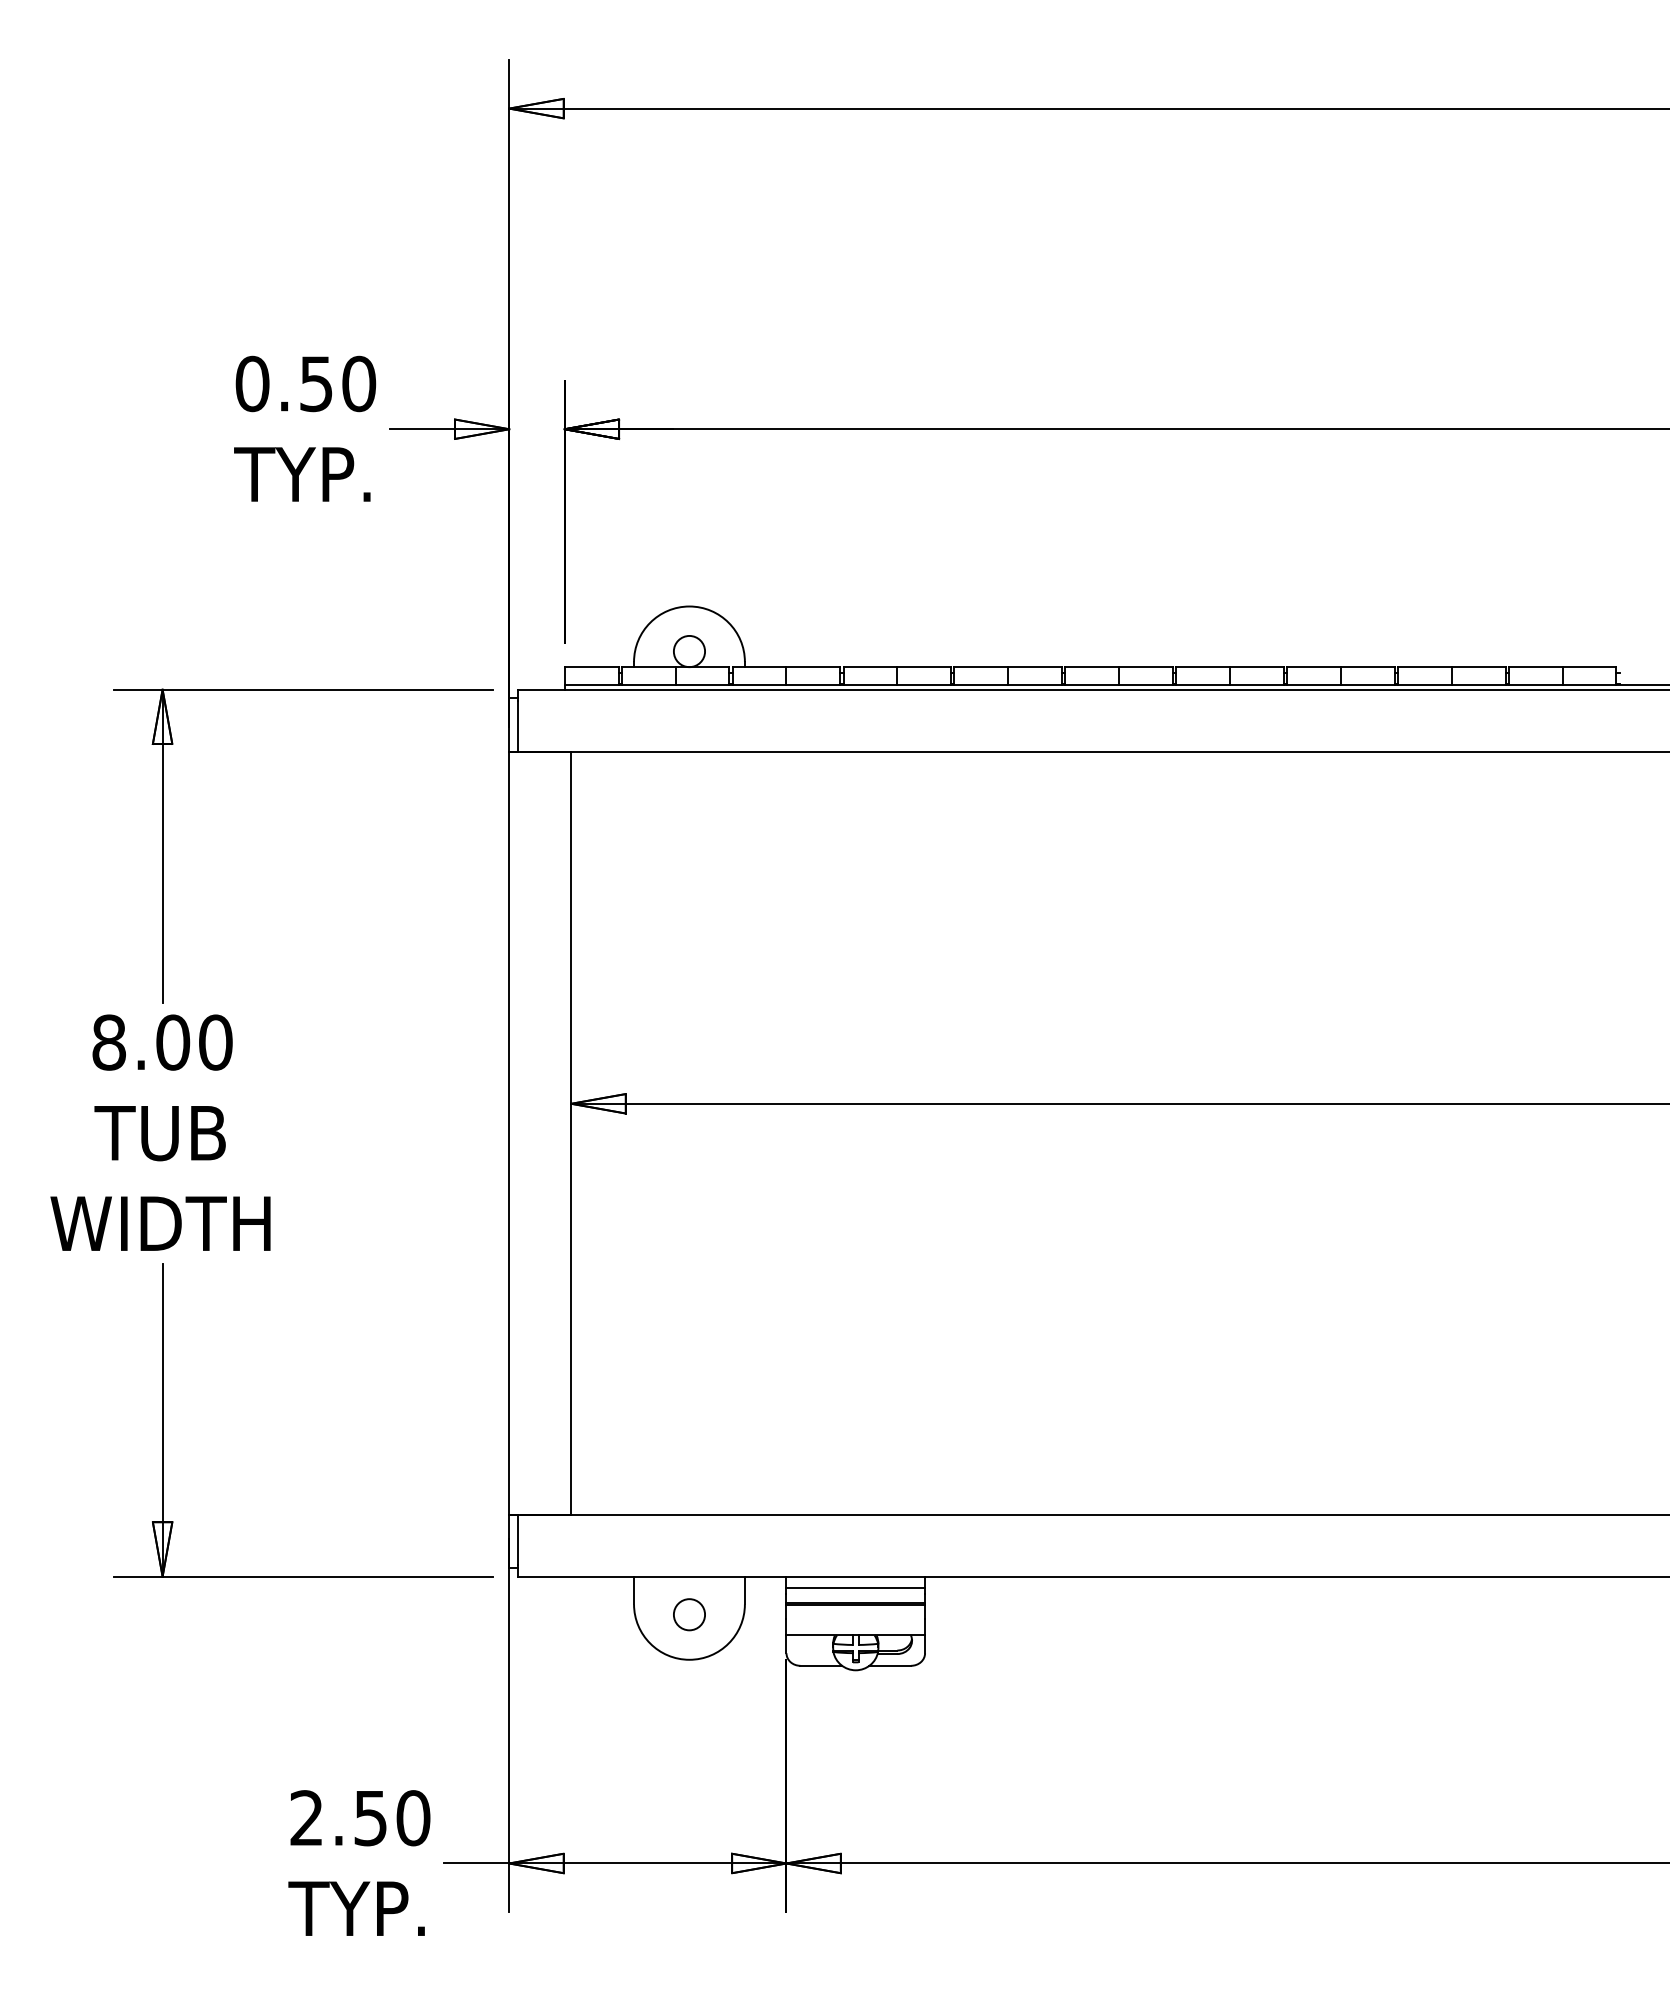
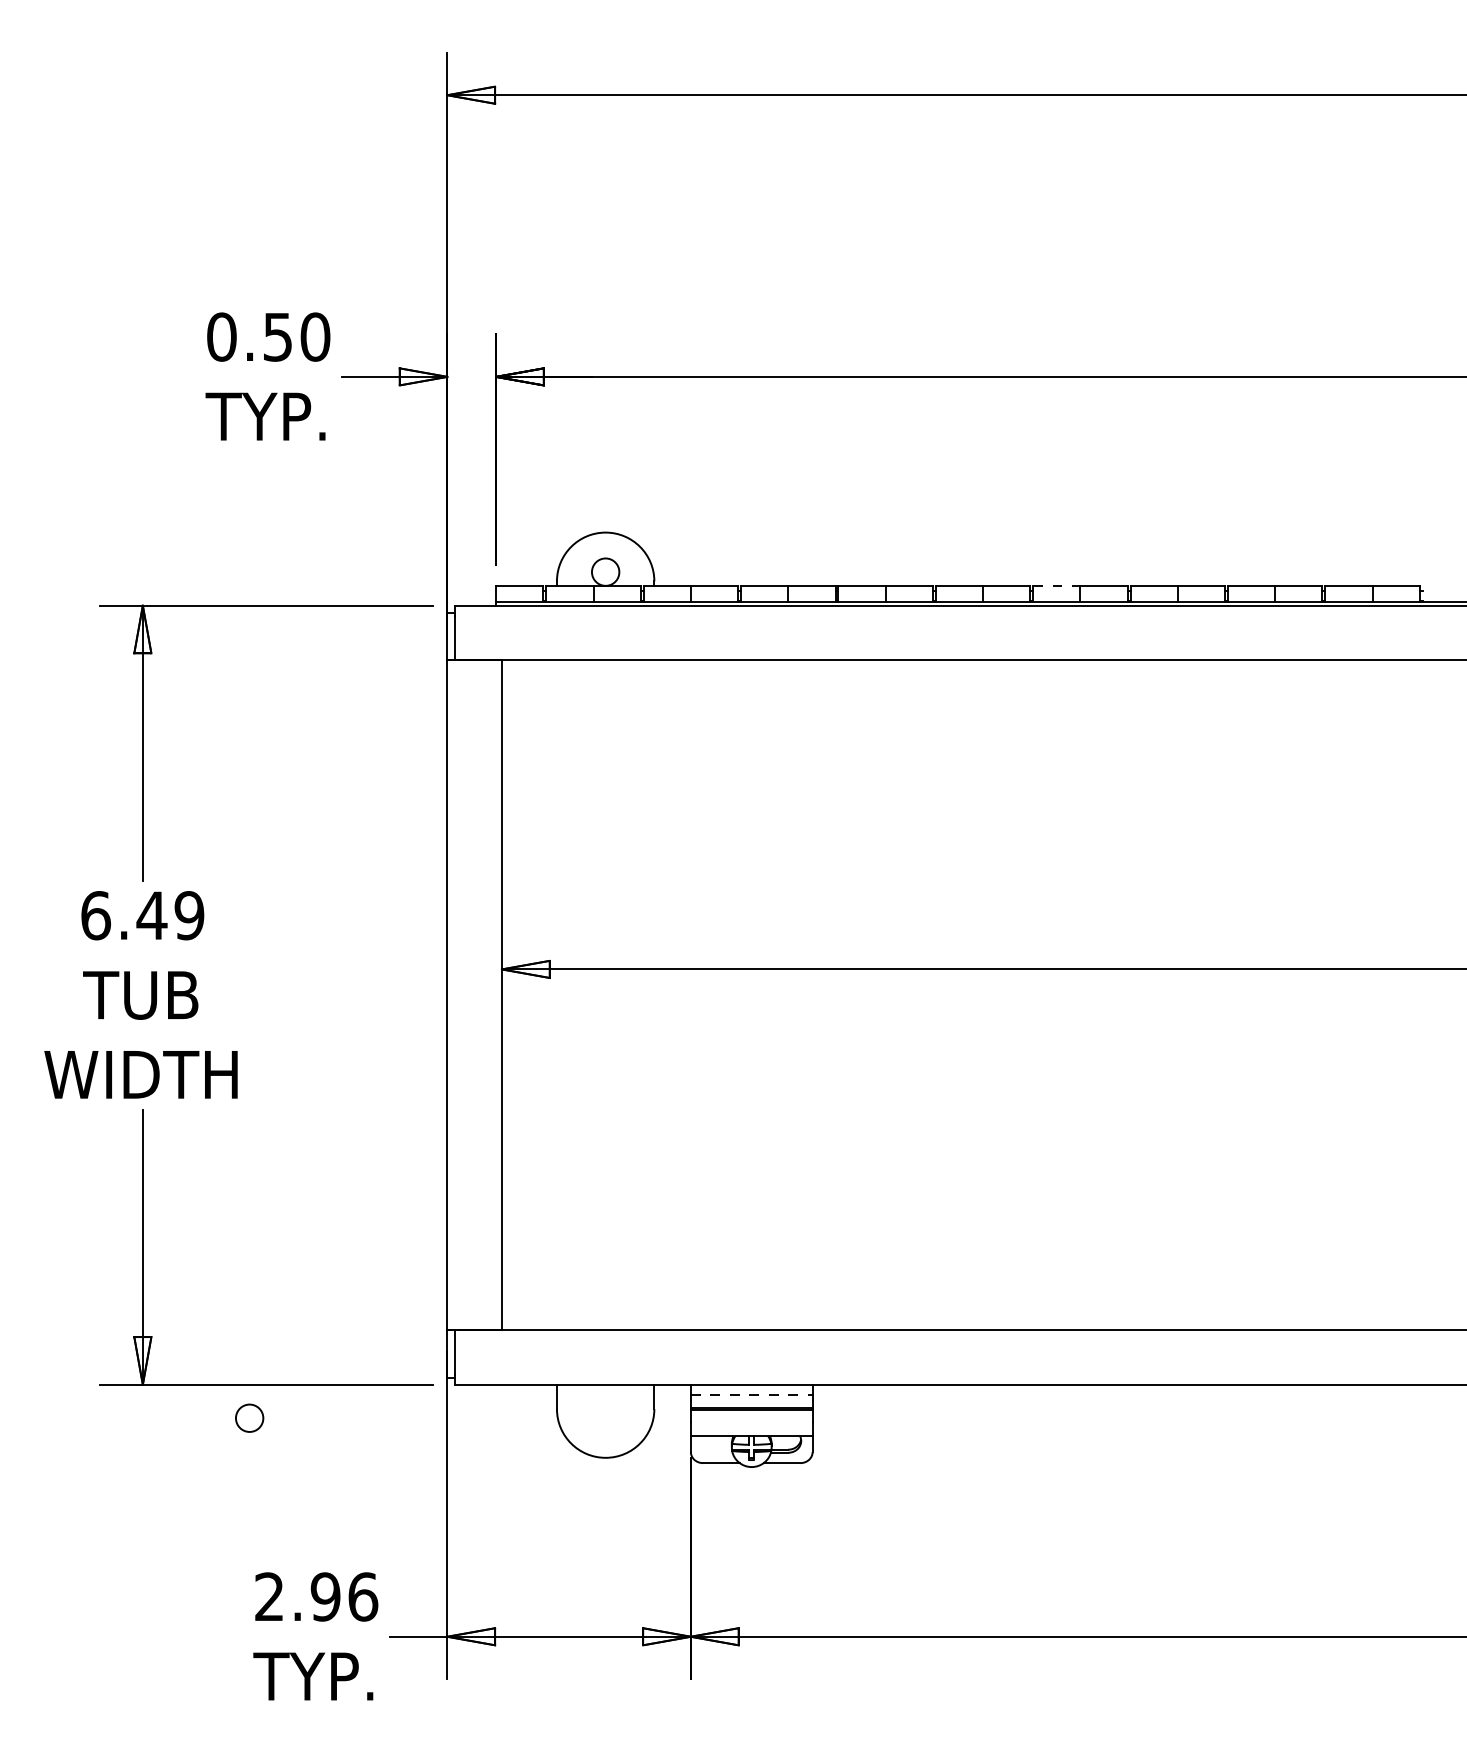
line: (1202, 667) -> (1056, 586), solid -> dashed
text: (162, 1042) -> (142, 915), 8.00 -> 6.49
line: (855, 1588) -> (751, 1395), solid -> dashed
circle: (689, 1613) -> (249, 1417), moved
text: (392, 1817) -> (344, 1596), 2.50 -> 2.96

